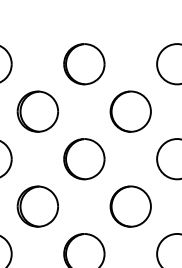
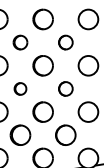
part: (37, 111) -> (20, 42), size x0.7
part: (130, 111) -> (65, 42), size x0.7
part: (37, 205) -> (20, 88), size x0.6
circle: (130, 205) -> (65, 88), size x0.7

